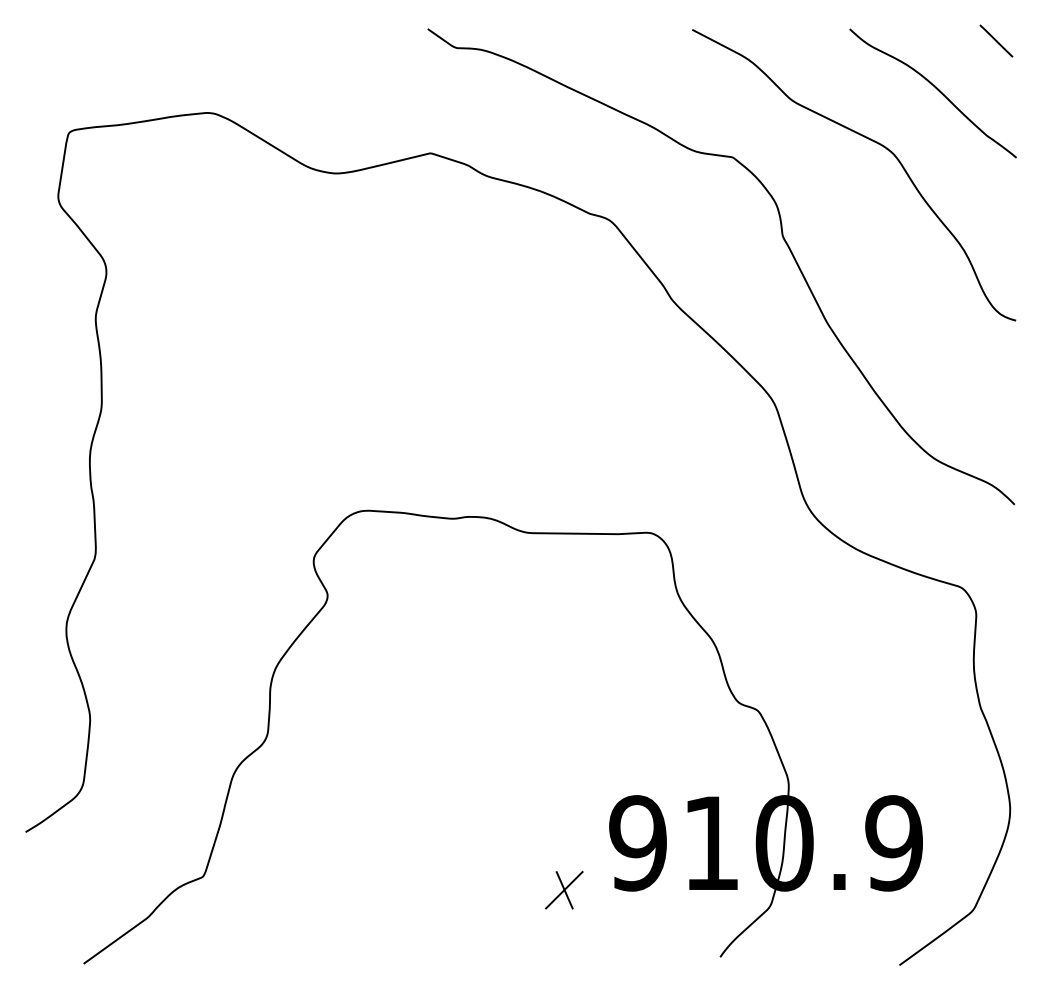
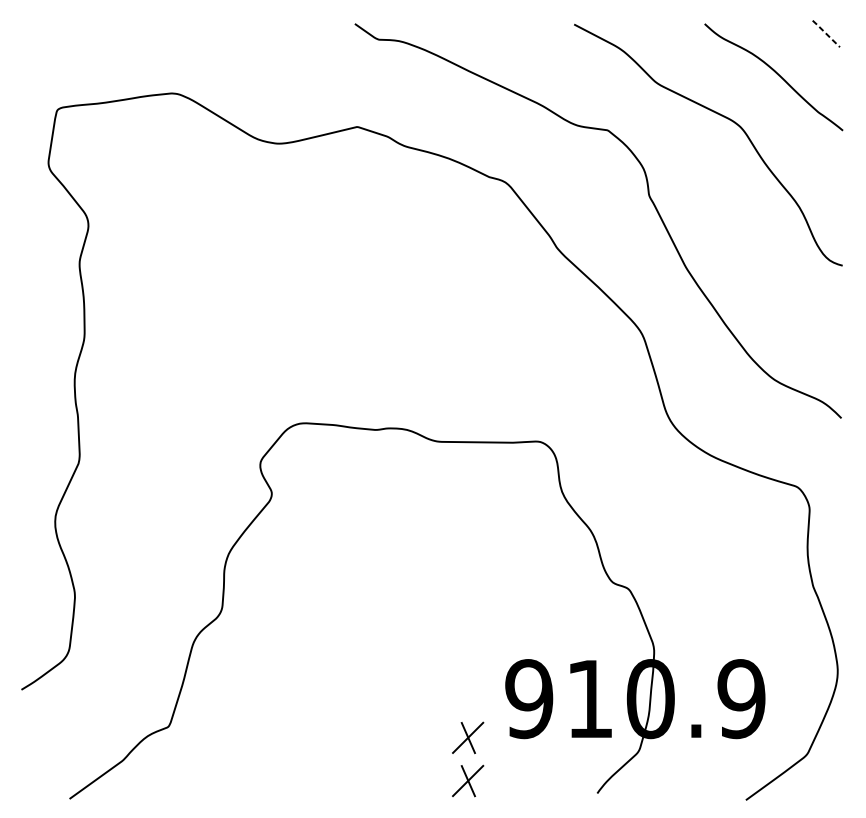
line: (996, 40) -> (826, 33), solid -> dashed
part: (564, 942) -> (468, 781), added

